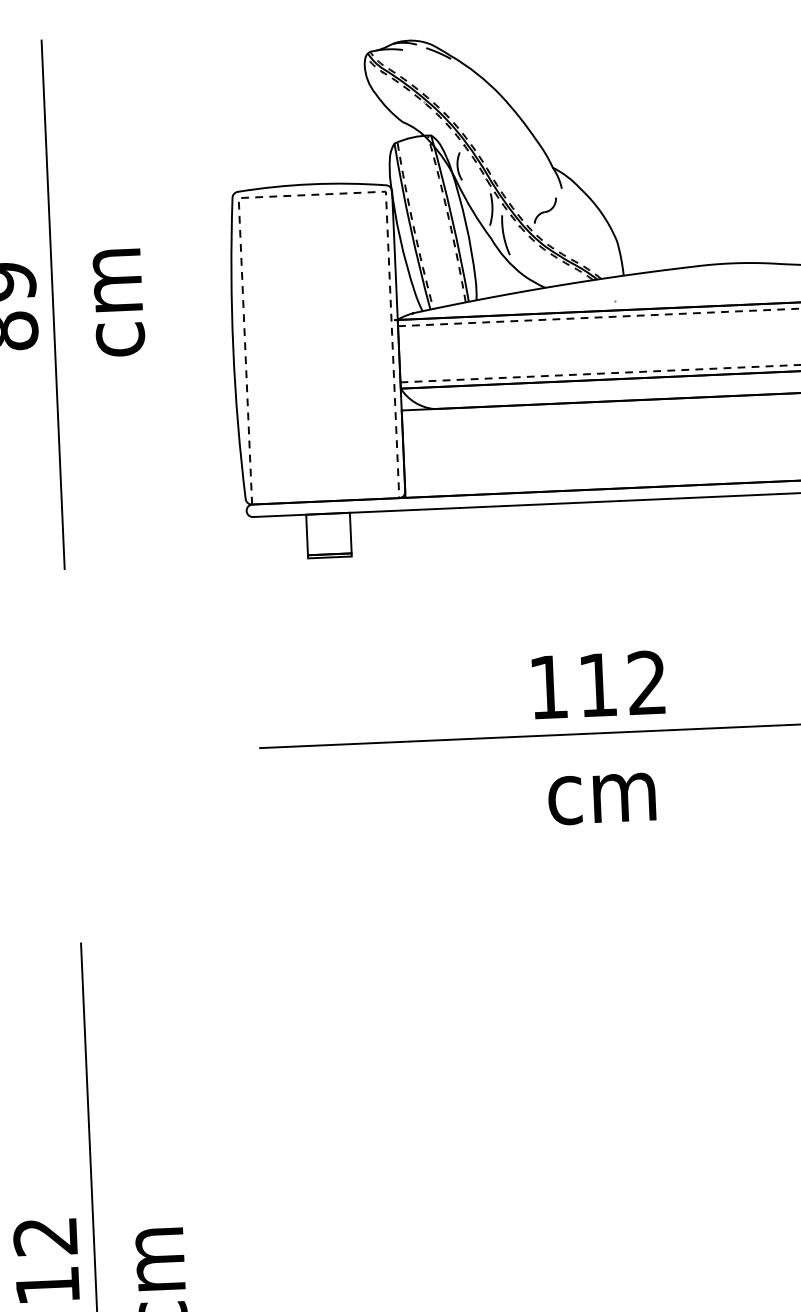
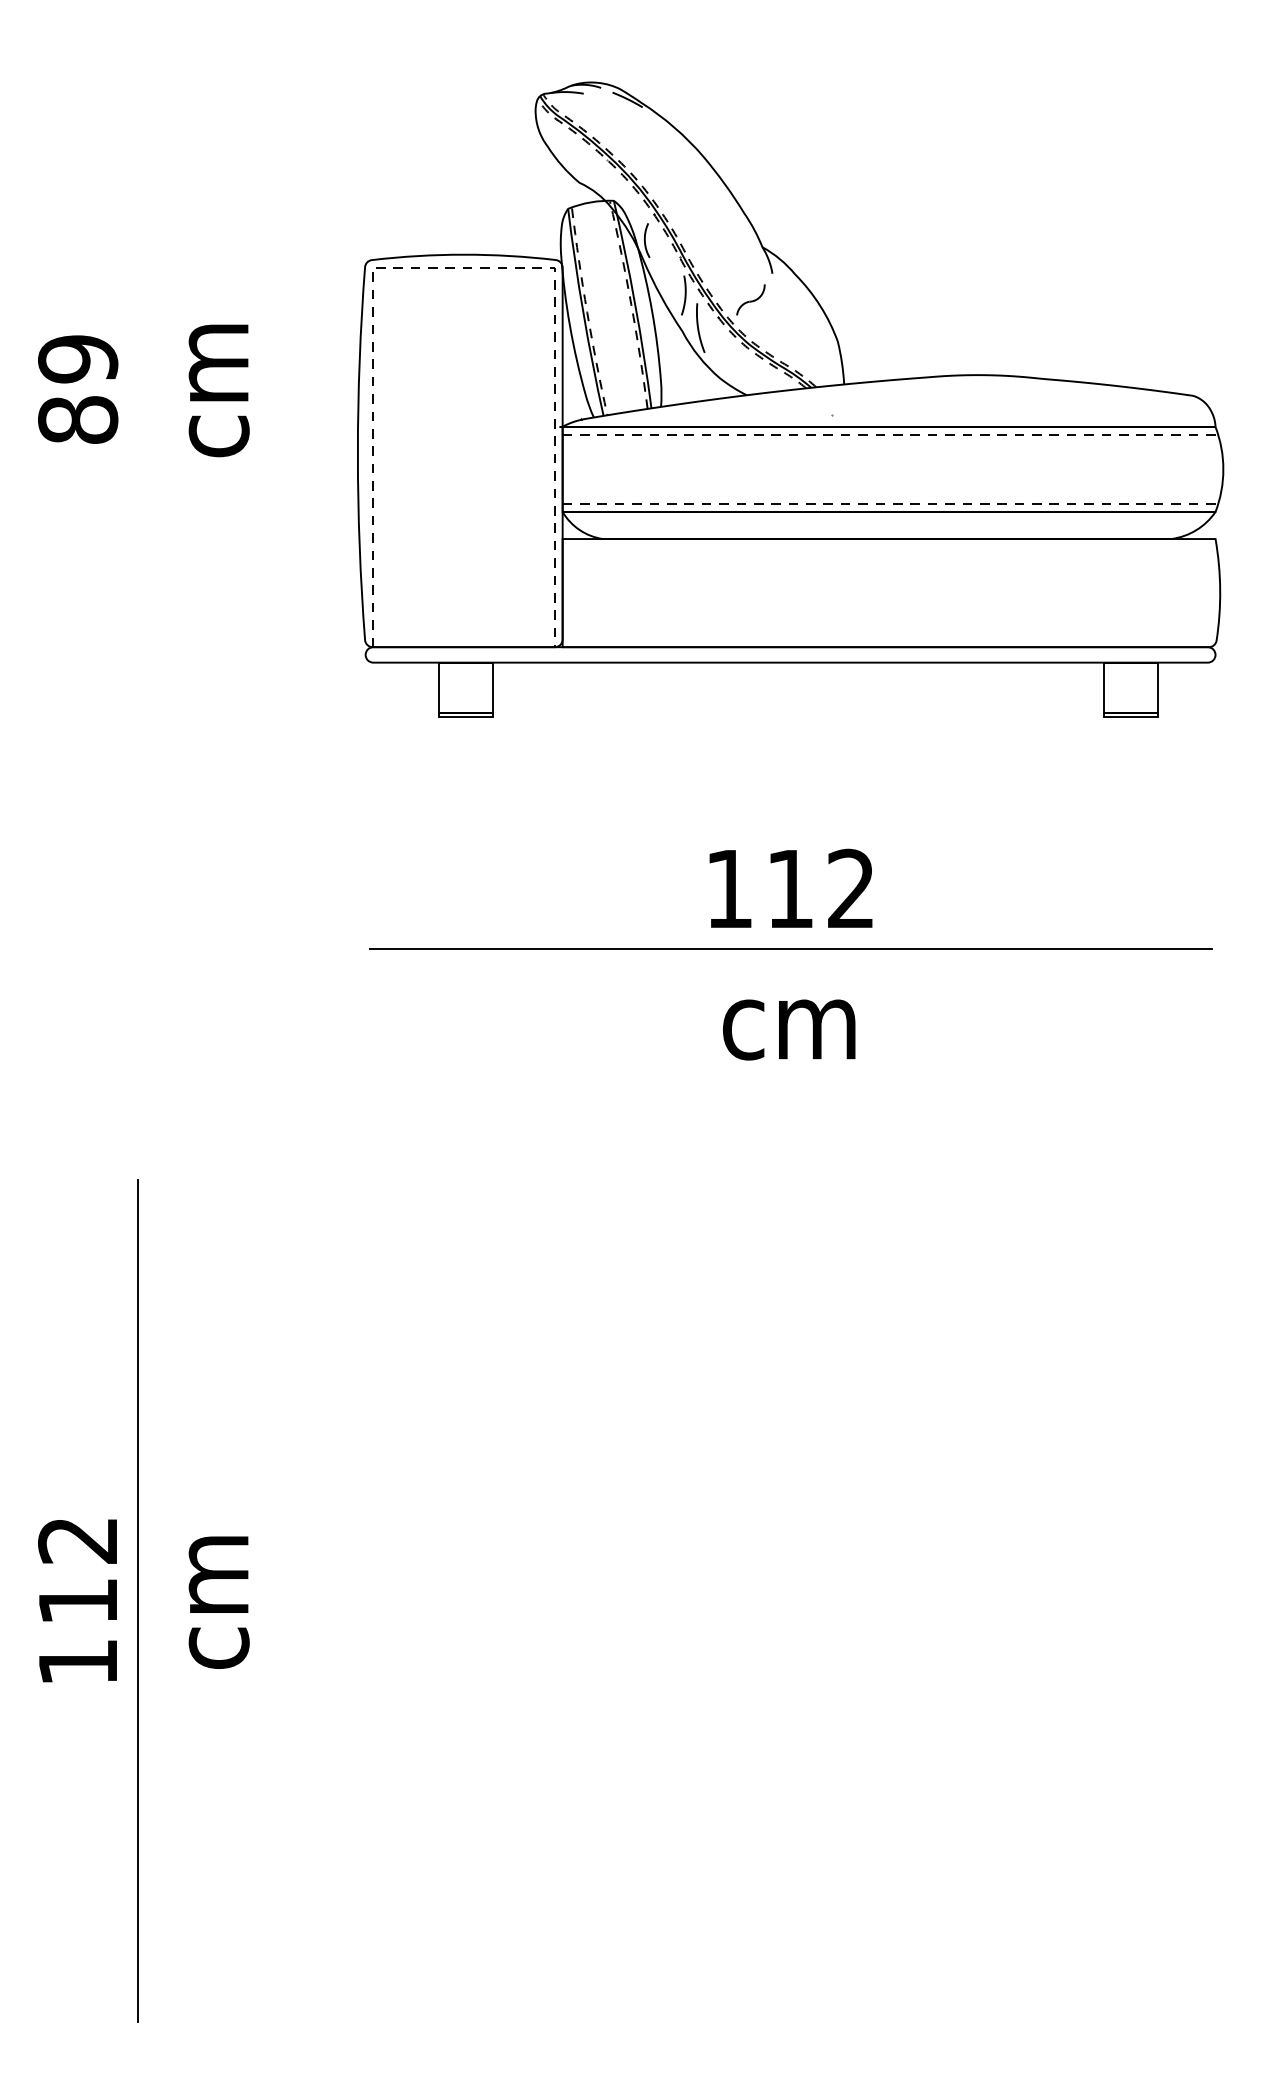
line: (52, 304) -> (137, 389), removed

